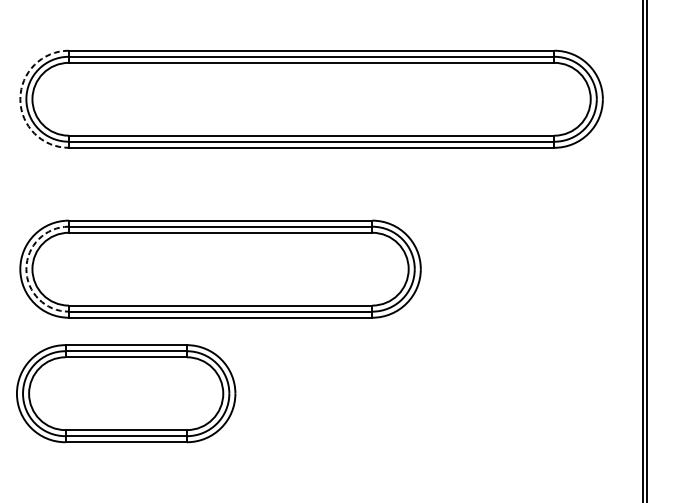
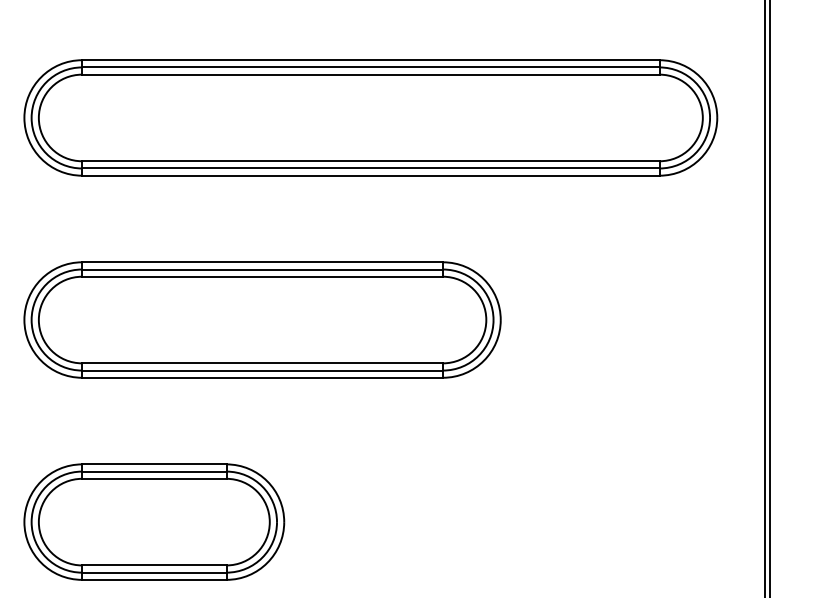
arc: (20, 98) -> (24, 117), dashed -> solid
arc: (26, 269) -> (31, 320), dashed -> solid
part: (126, 393) -> (154, 521), moved

